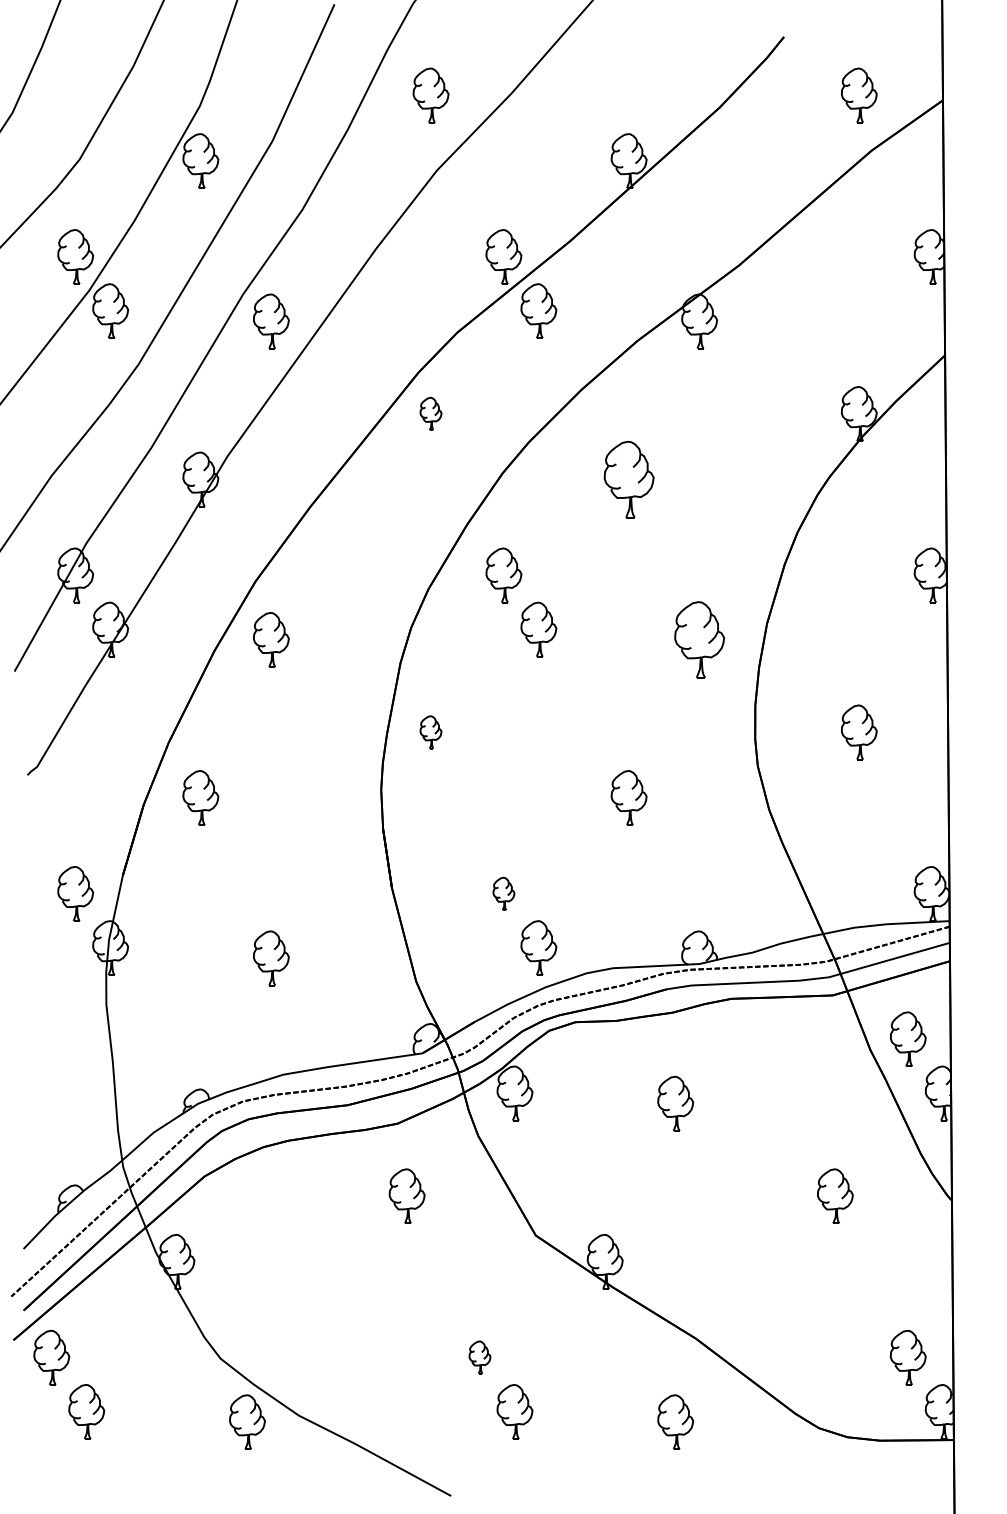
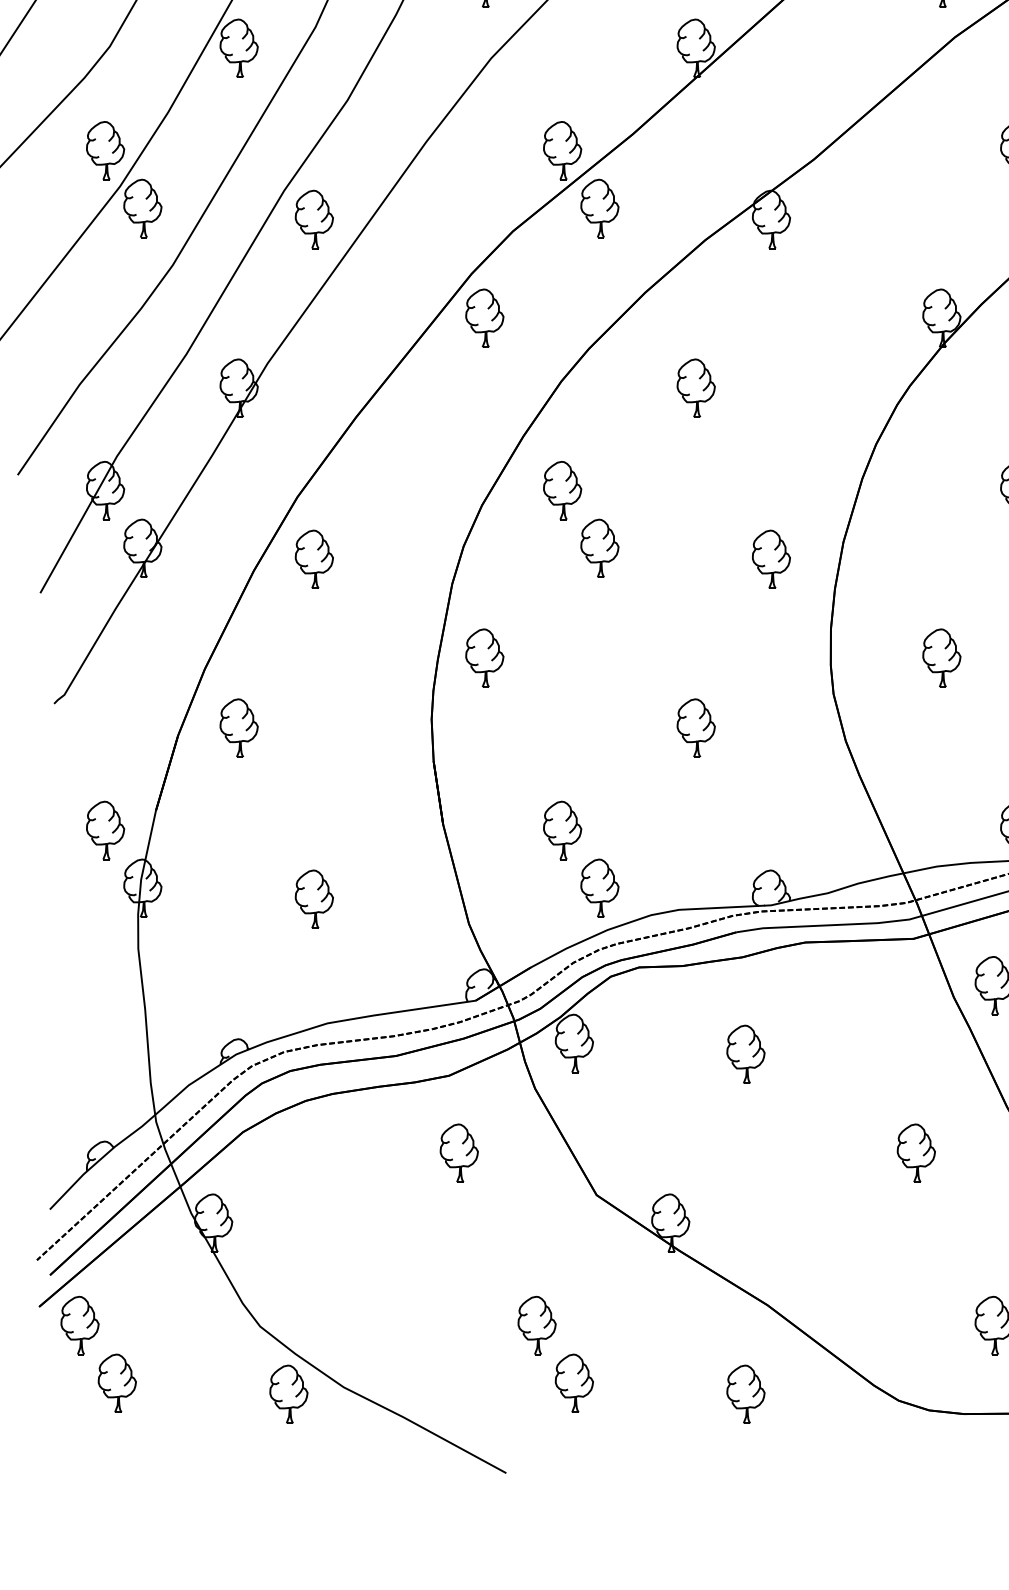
part: (430, 413) -> (484, 317), size x1.67
part: (628, 479) -> (695, 388), size x0.71
part: (699, 639) -> (771, 558), size x0.71
part: (430, 732) -> (484, 658), size x1.67
part: (503, 893) -> (562, 830), size x1.67
part: (479, 1357) -> (536, 1325), size x1.67

